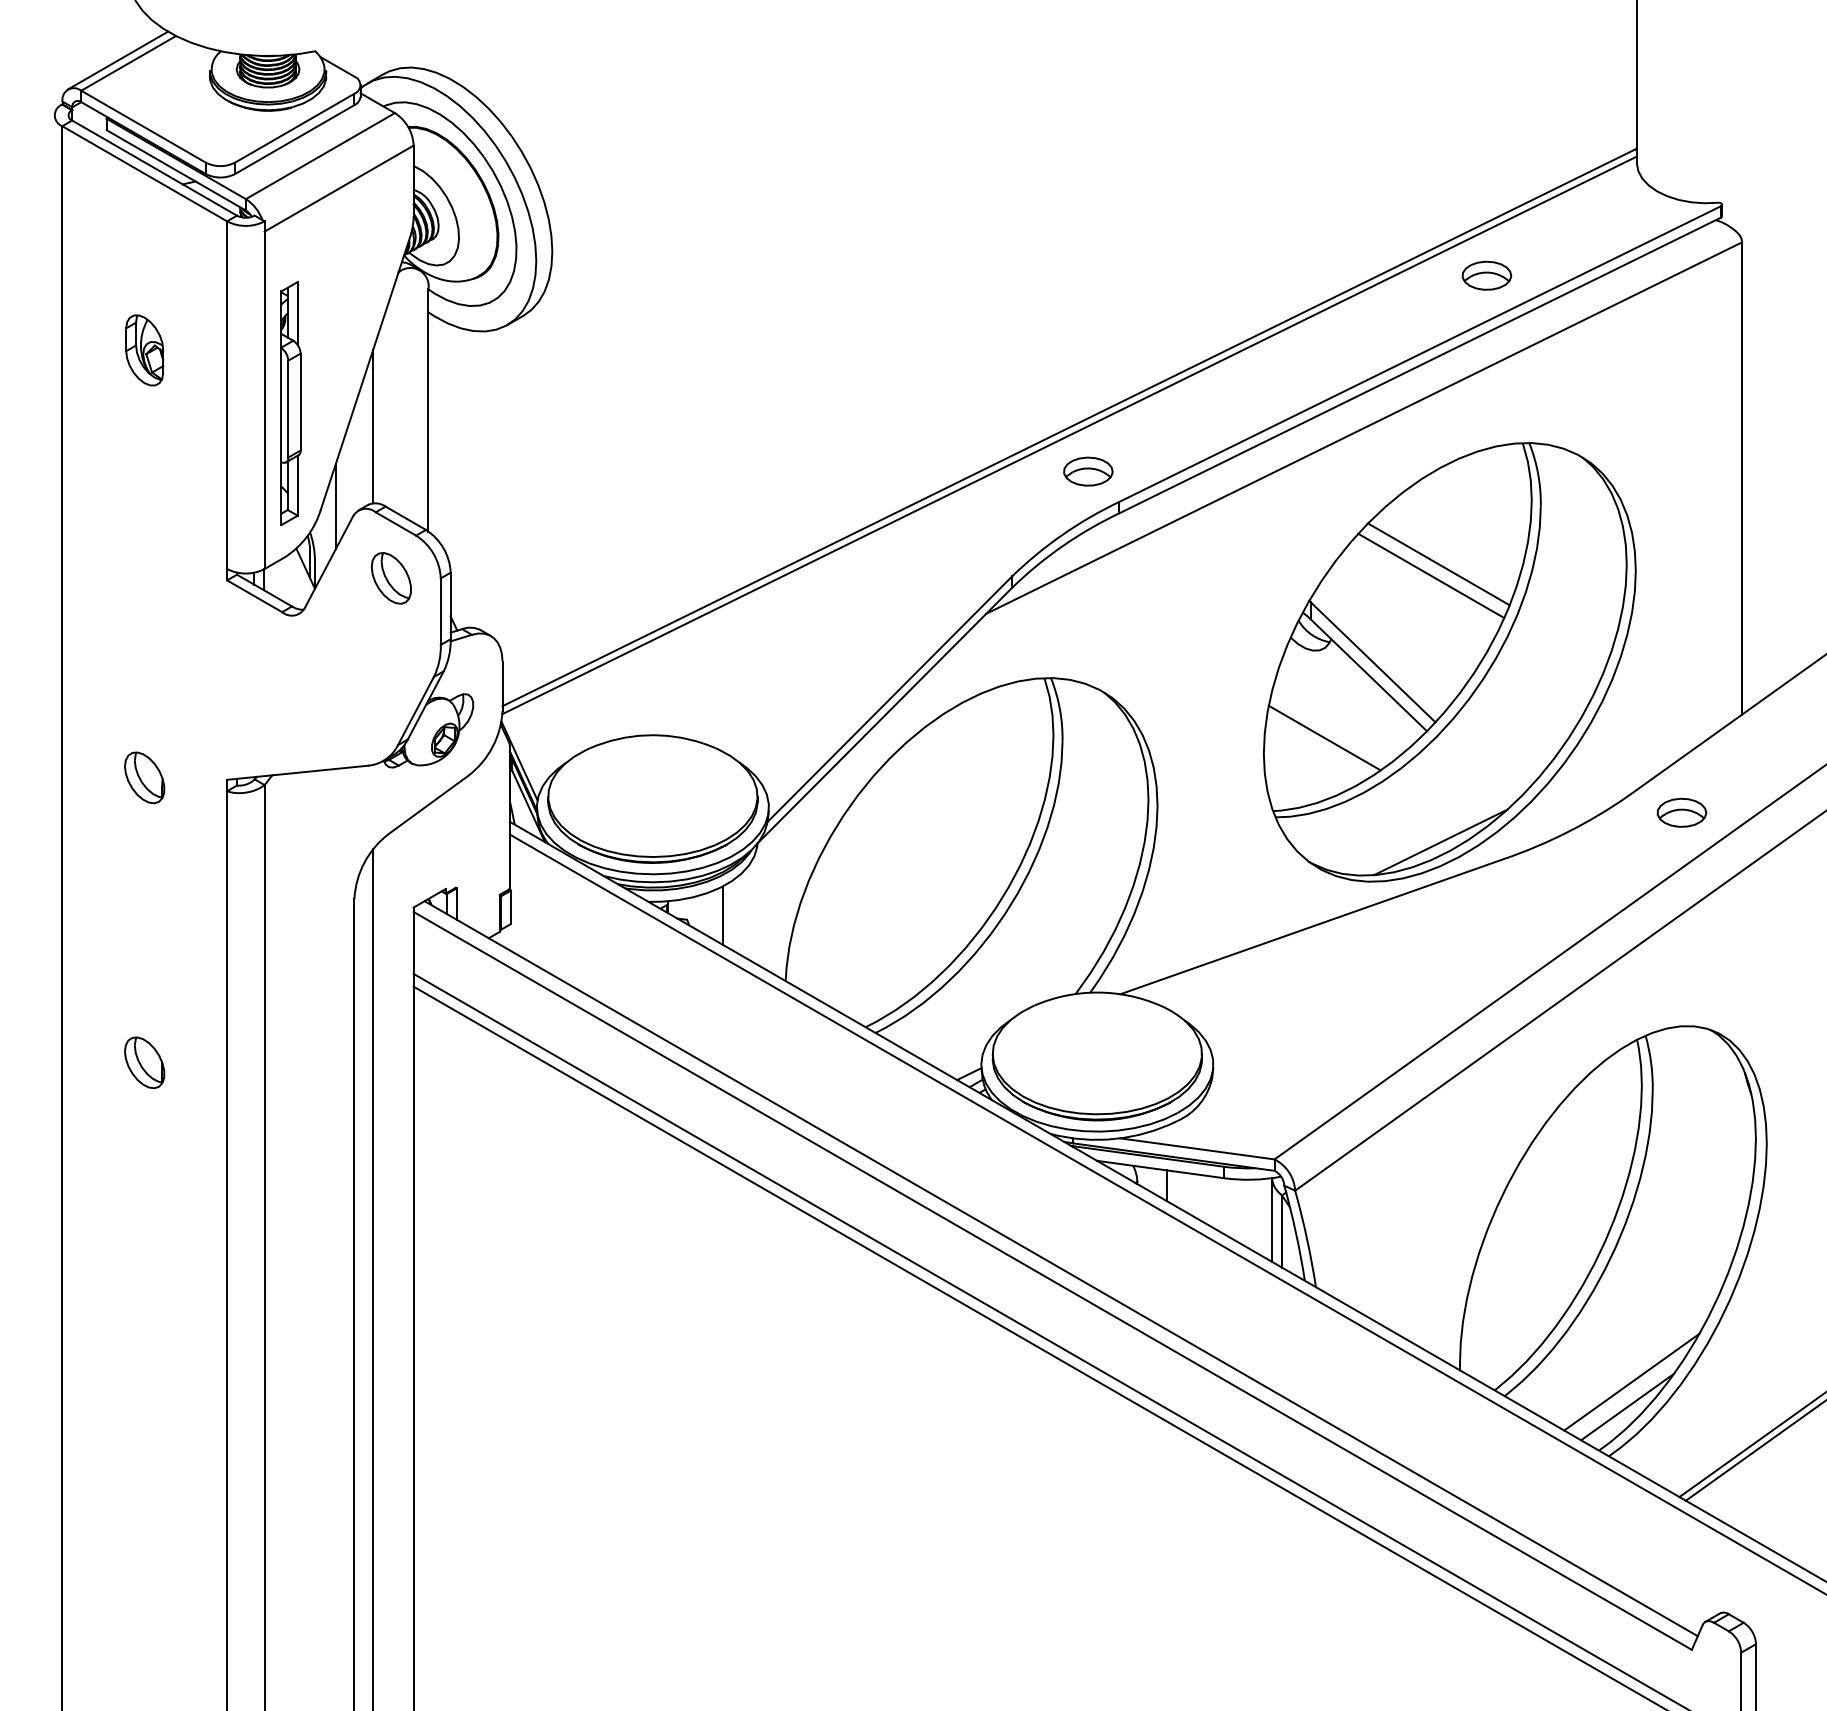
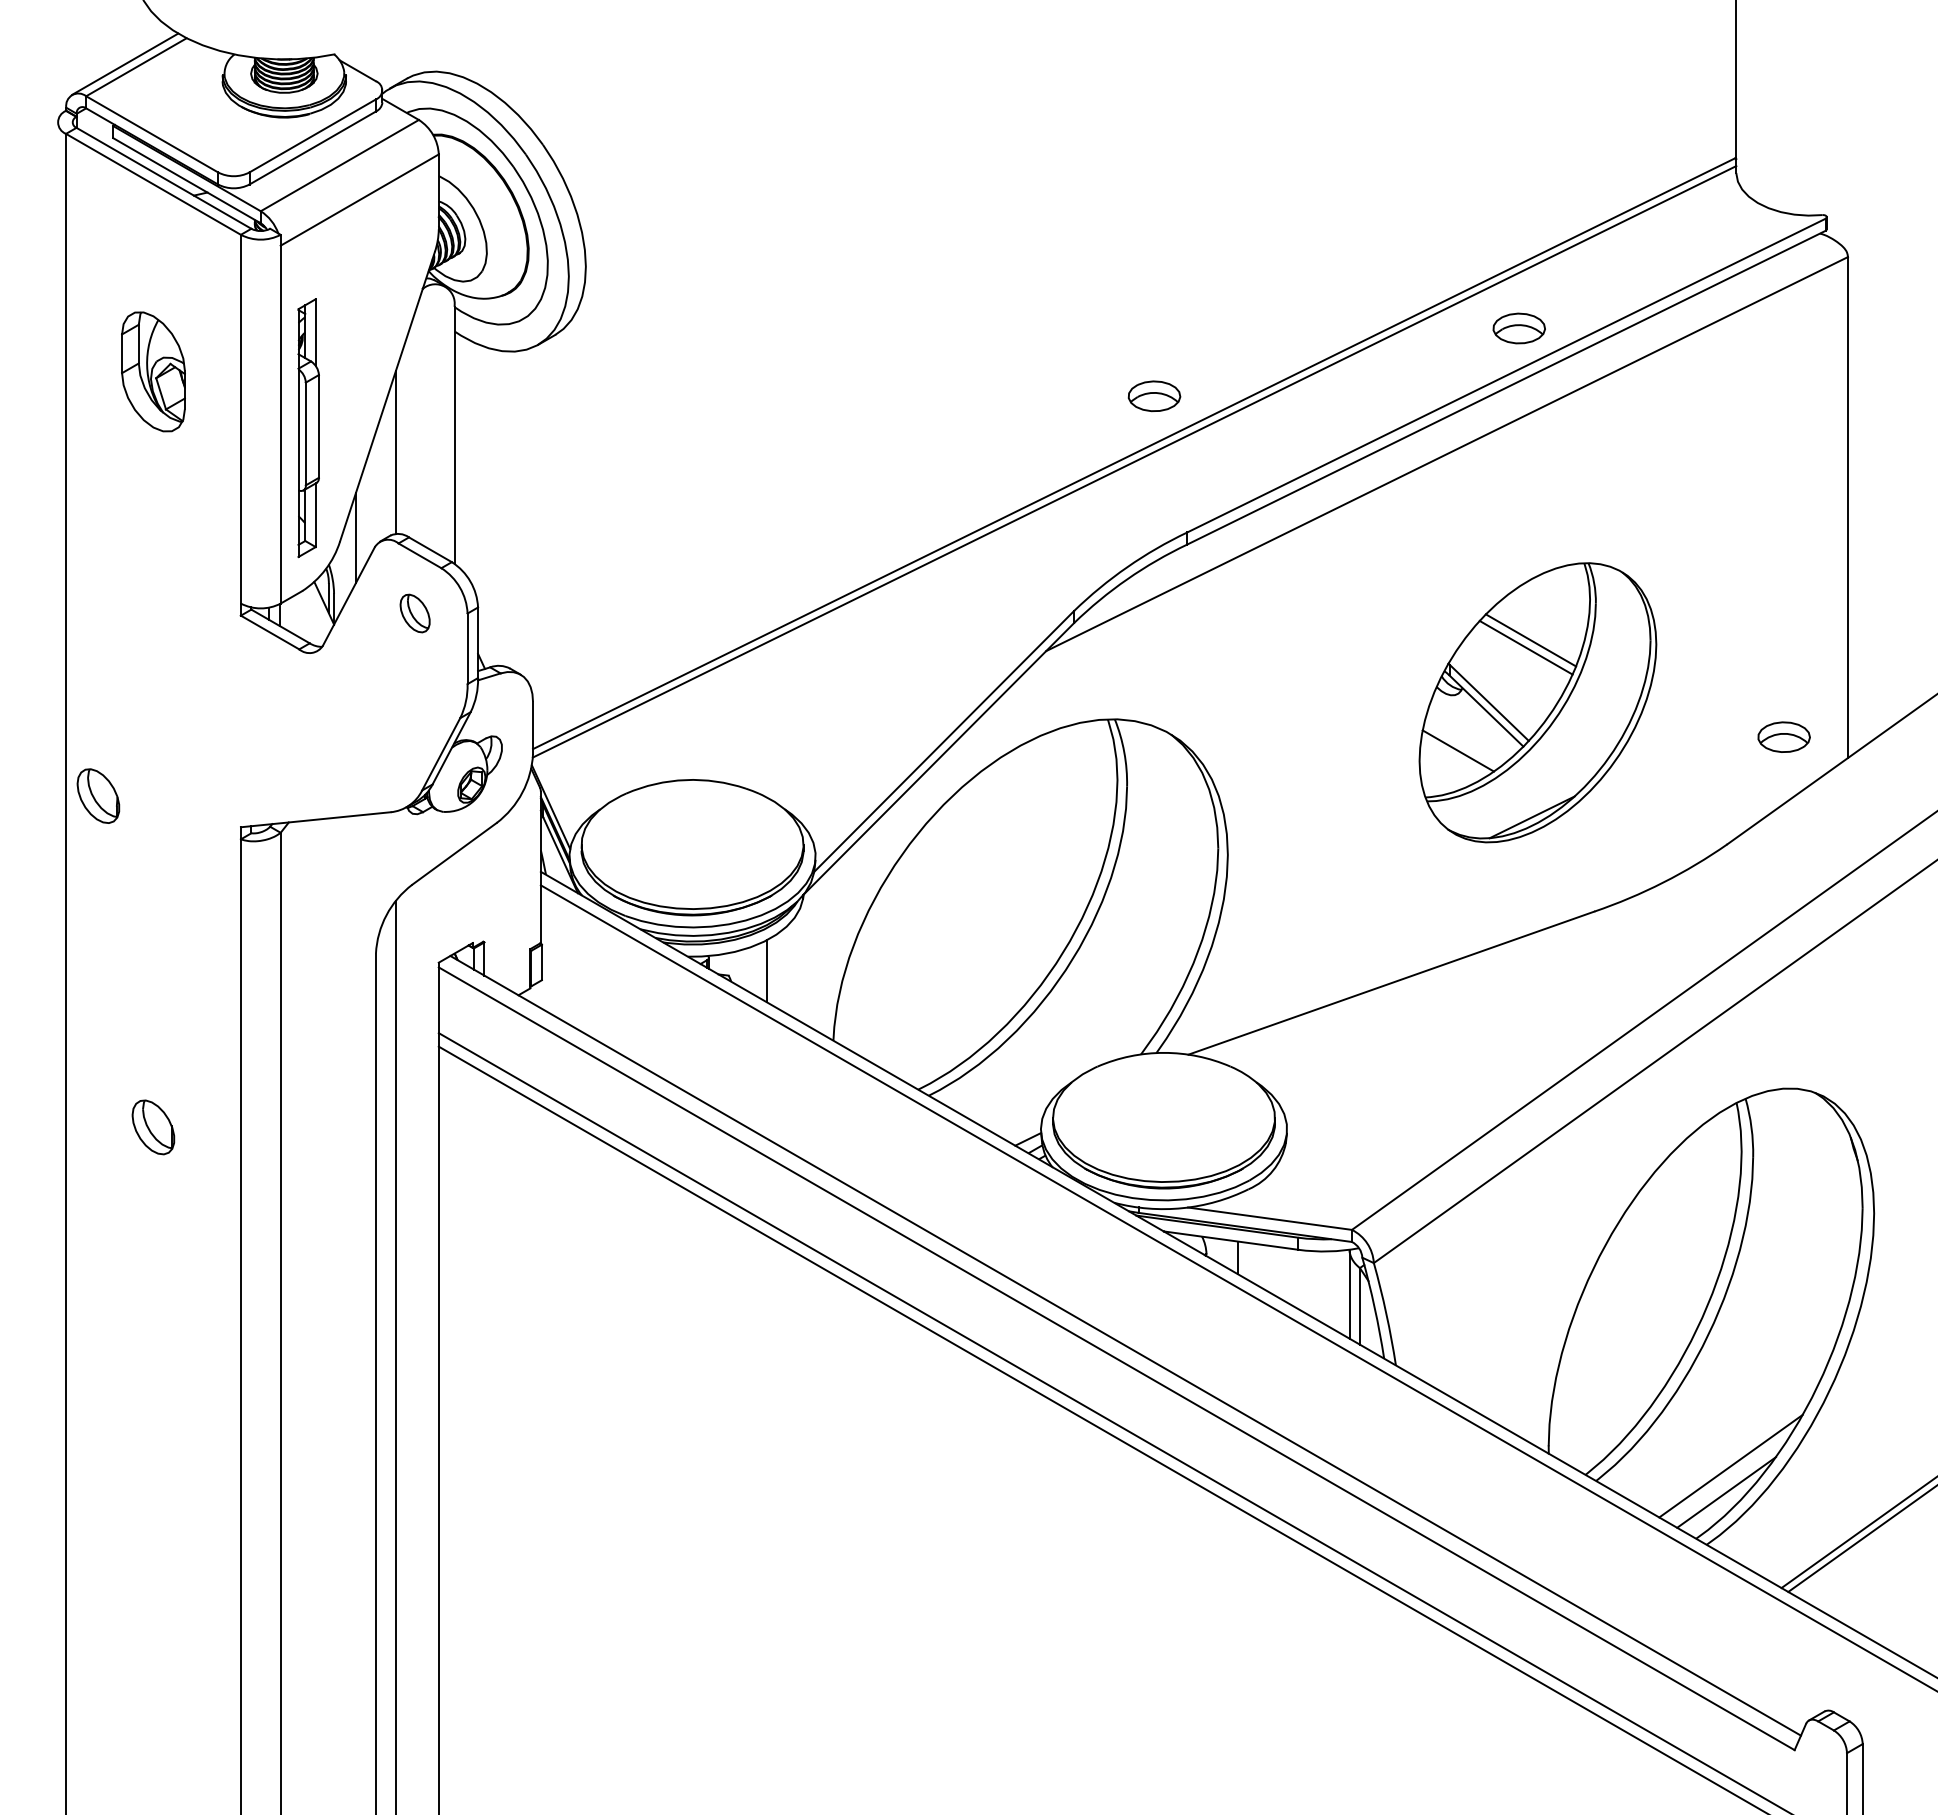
part: (1486, 275) -> (1518, 328), moved
part: (144, 350) -> (153, 371), size x1.6
part: (1088, 471) -> (1154, 396), moved
part: (390, 578) -> (414, 613), size x0.7
part: (1449, 662) -> (1537, 702), size x0.6
part: (144, 777) -> (98, 795), moved
part: (1681, 812) -> (1783, 736), moved

